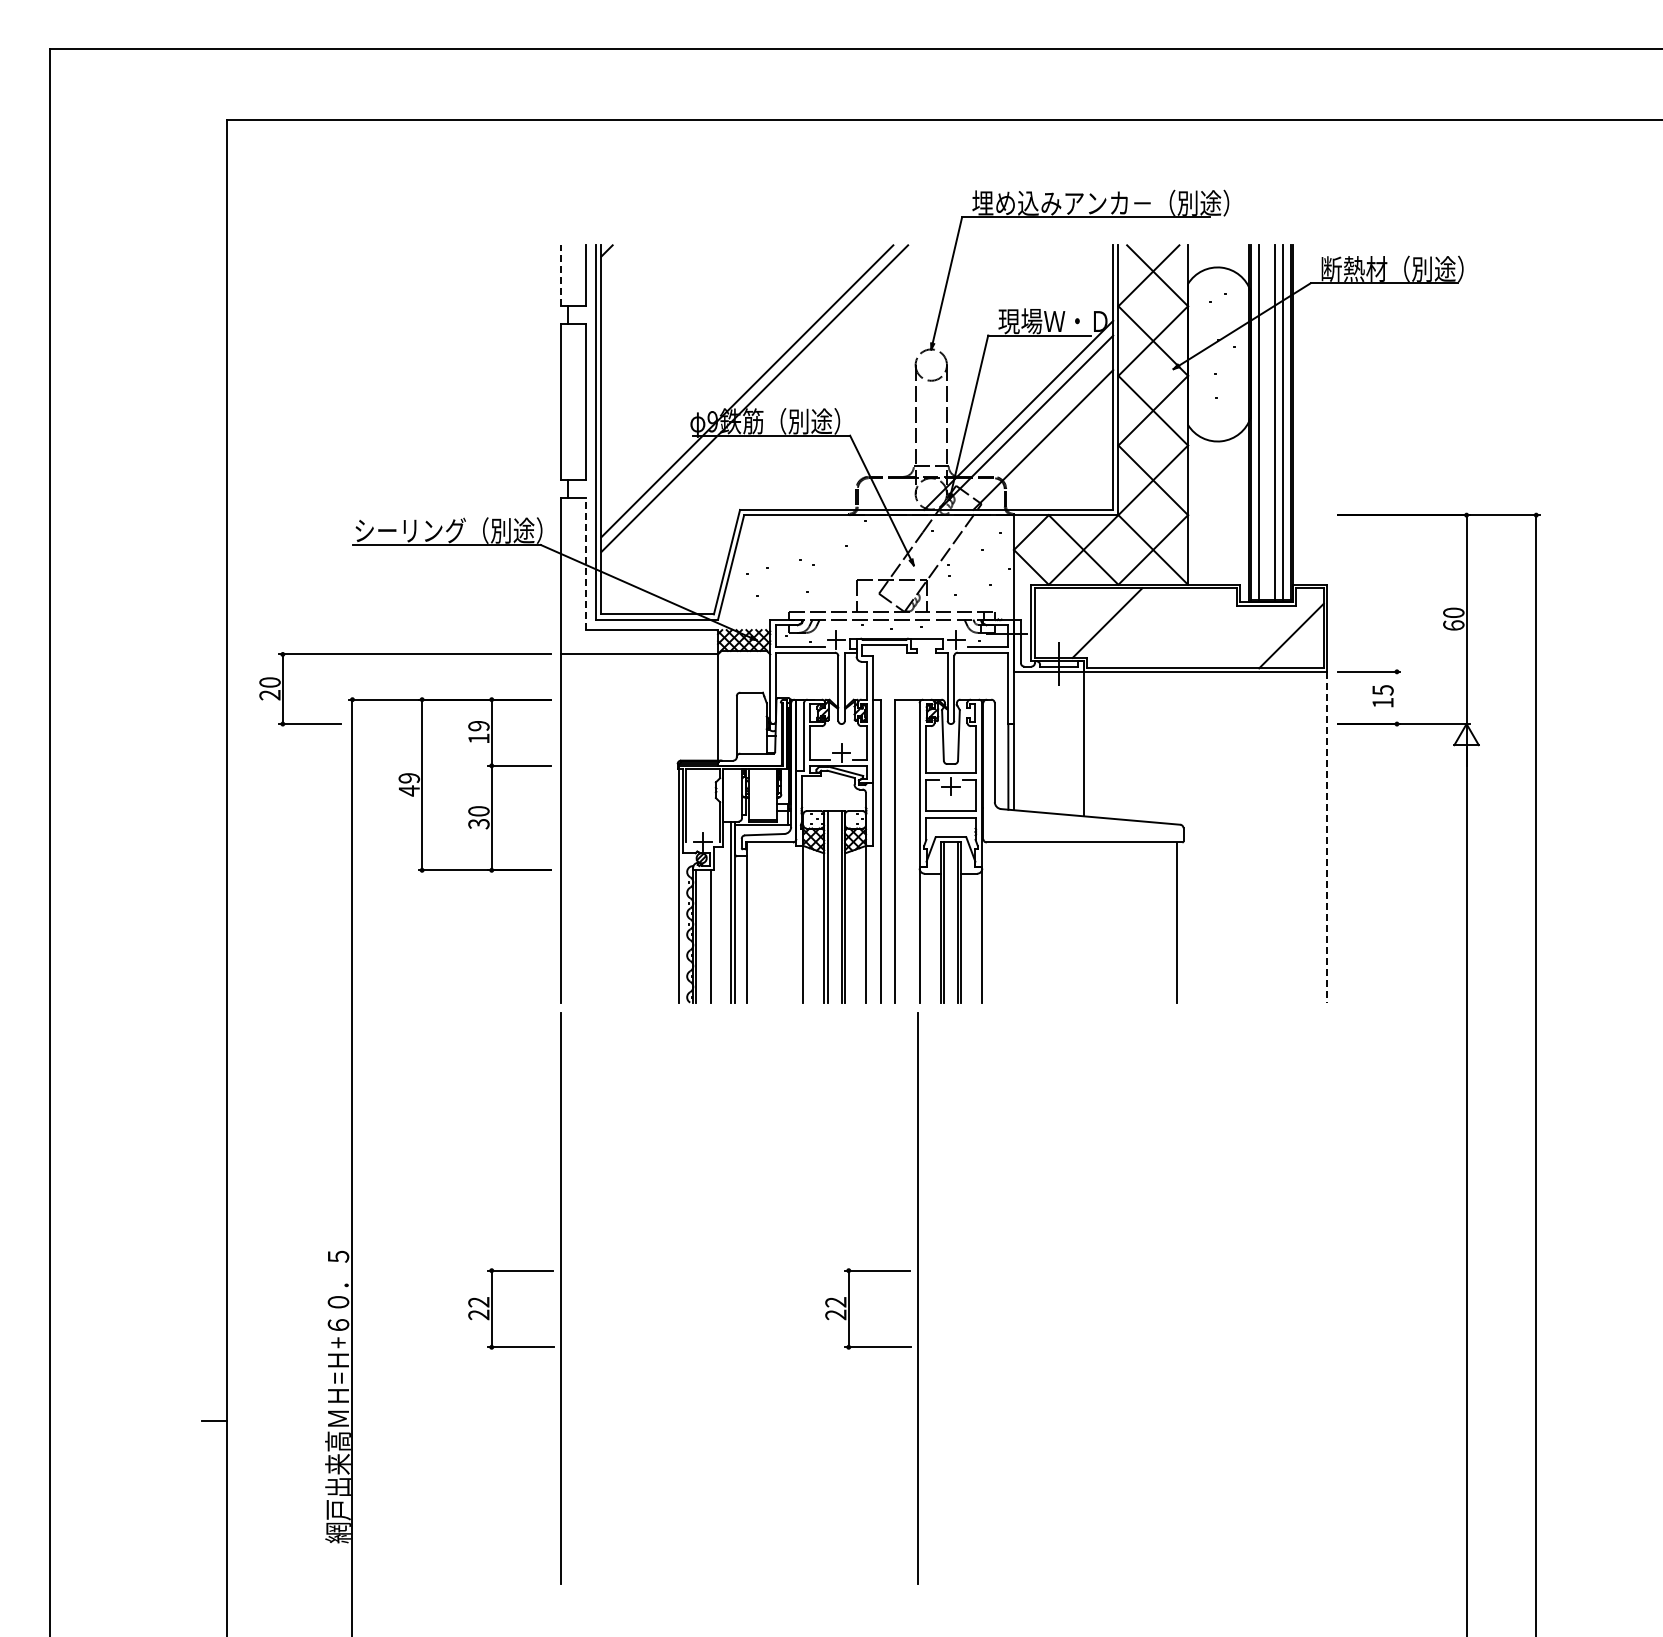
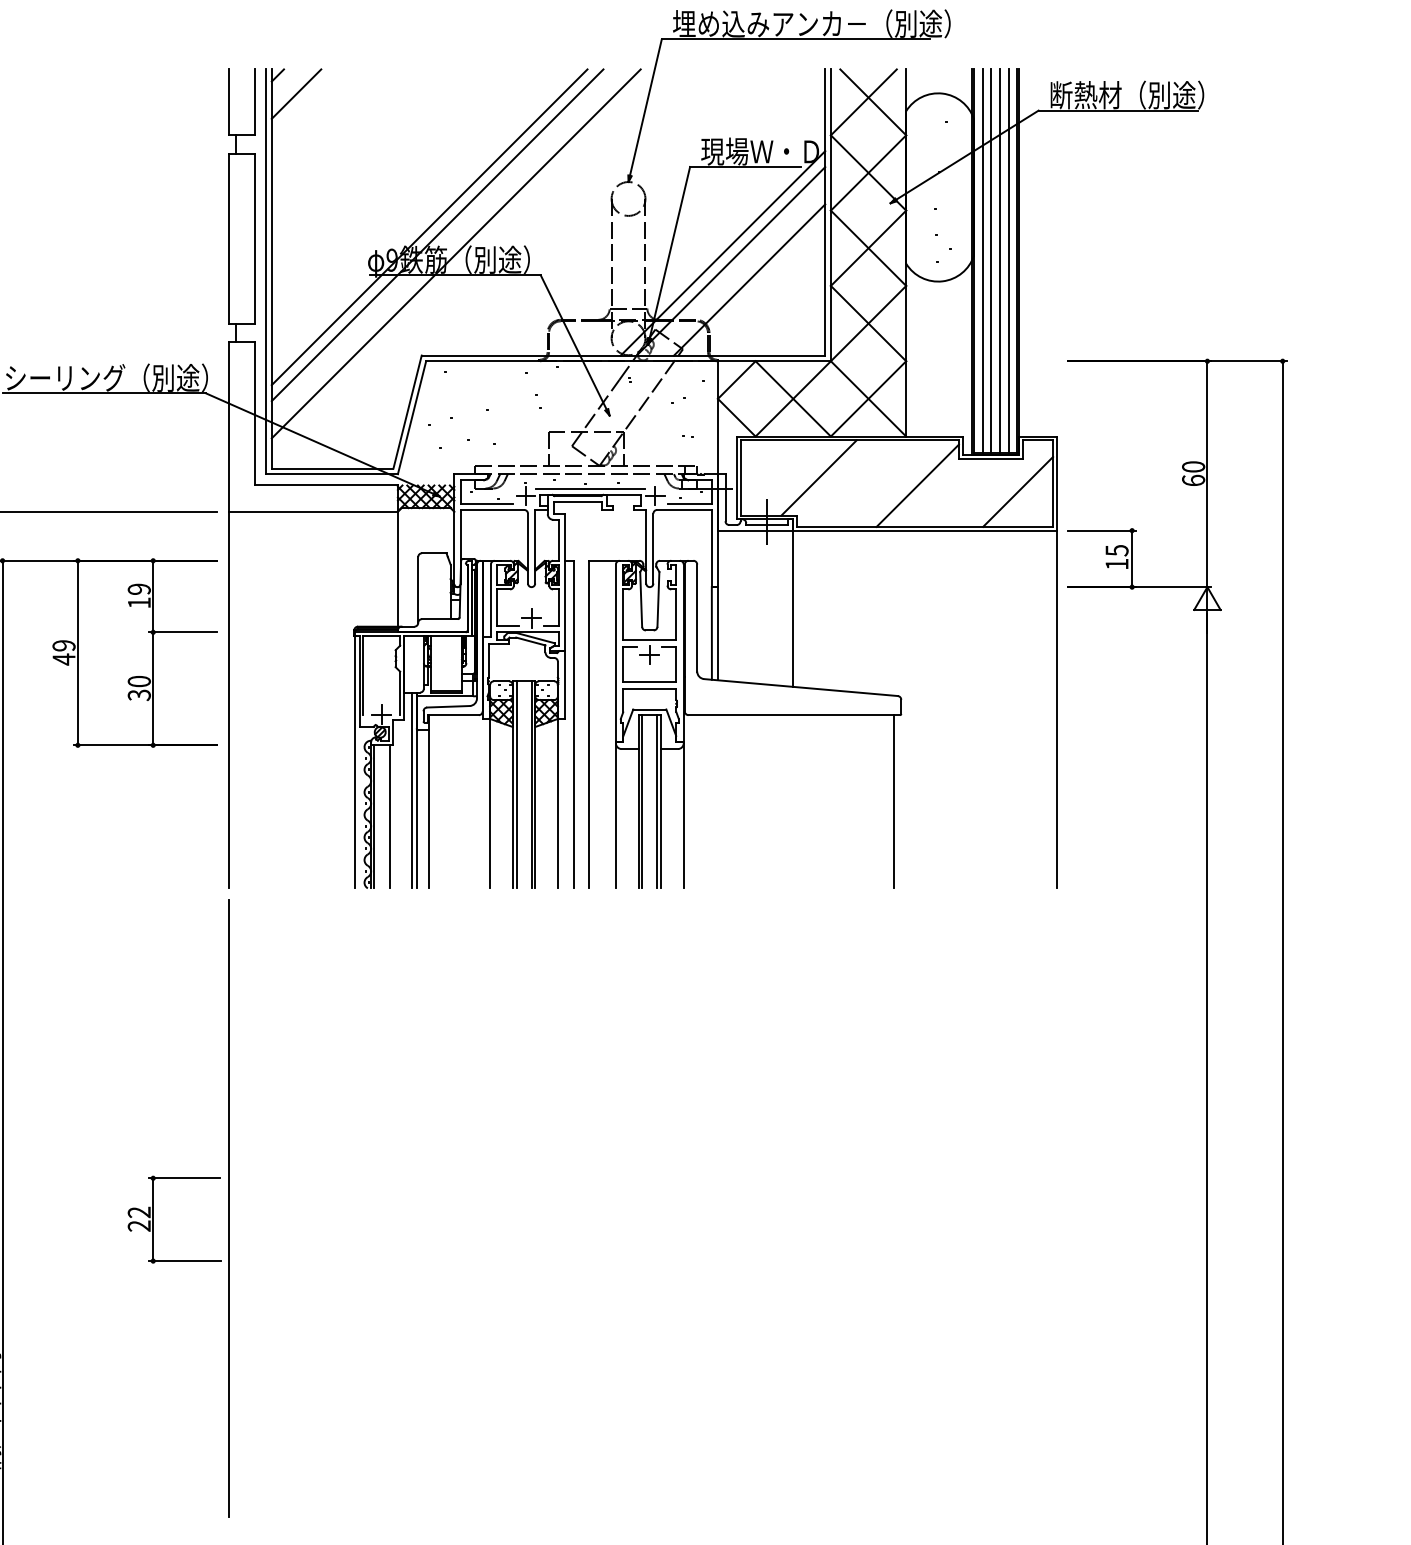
line: (624, 268) -> (296, 94), added
line: (561, 275) -> (228, 102), dashed -> solid
line: (771, 415) -> (455, 253), added
line: (1266, 422) -> (991, 261), added
line: (585, 563) -> (254, 413), dashed -> solid
line: (1198, 630) -> (917, 485), added
line: (895, 633) -> (589, 489), added
line: (1396, 697) -> (1131, 558), added
line: (1327, 837) -> (1056, 709), dashed -> solid
part: (849, 1298) -> (540, 1208), removed

